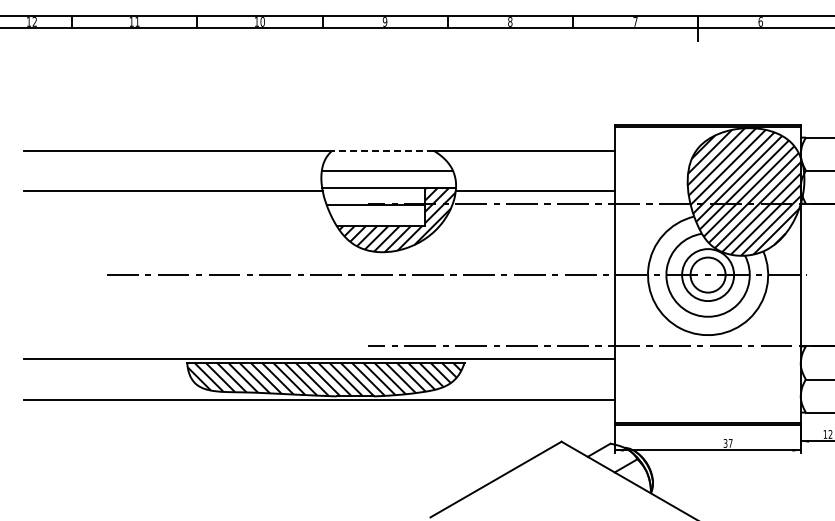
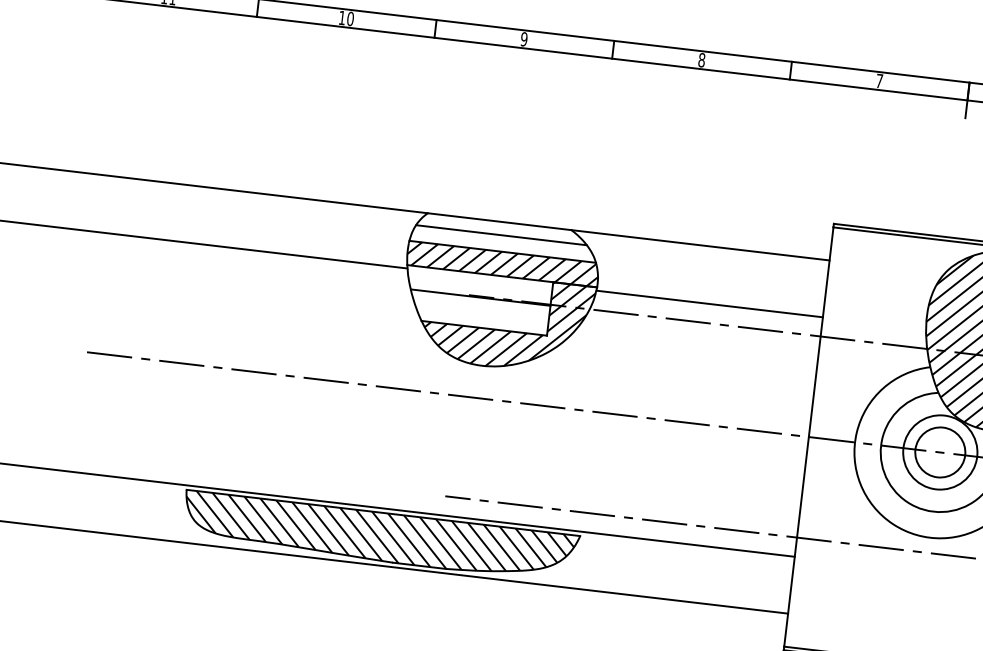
line: (382, 150) -> (499, 221), dashed -> solid
line: (385, 159) -> (501, 234), added
hatch: (388, 179) -> (502, 263), added

